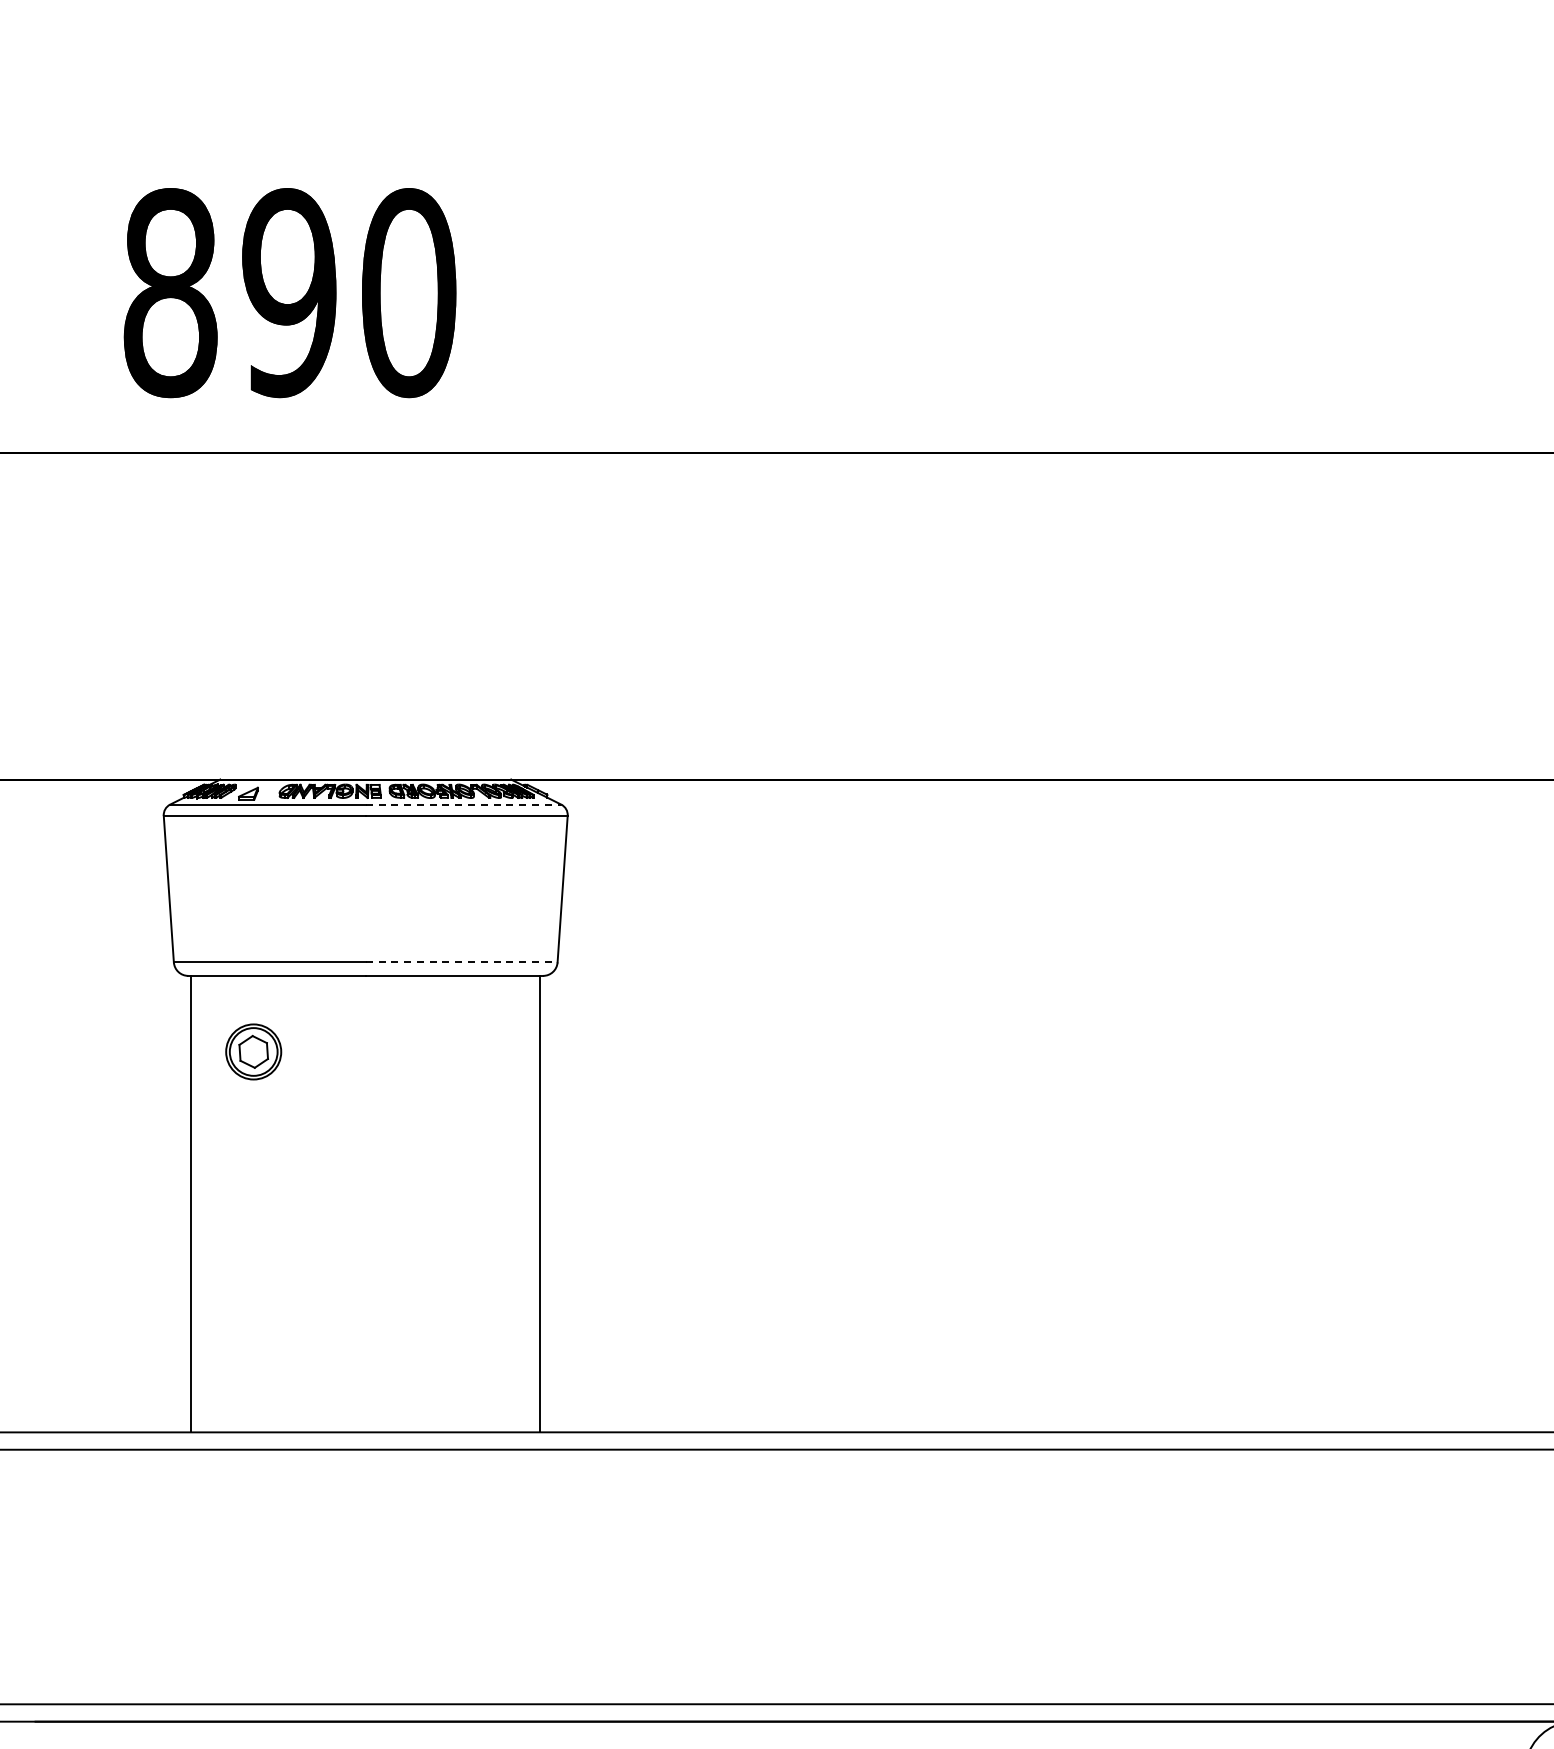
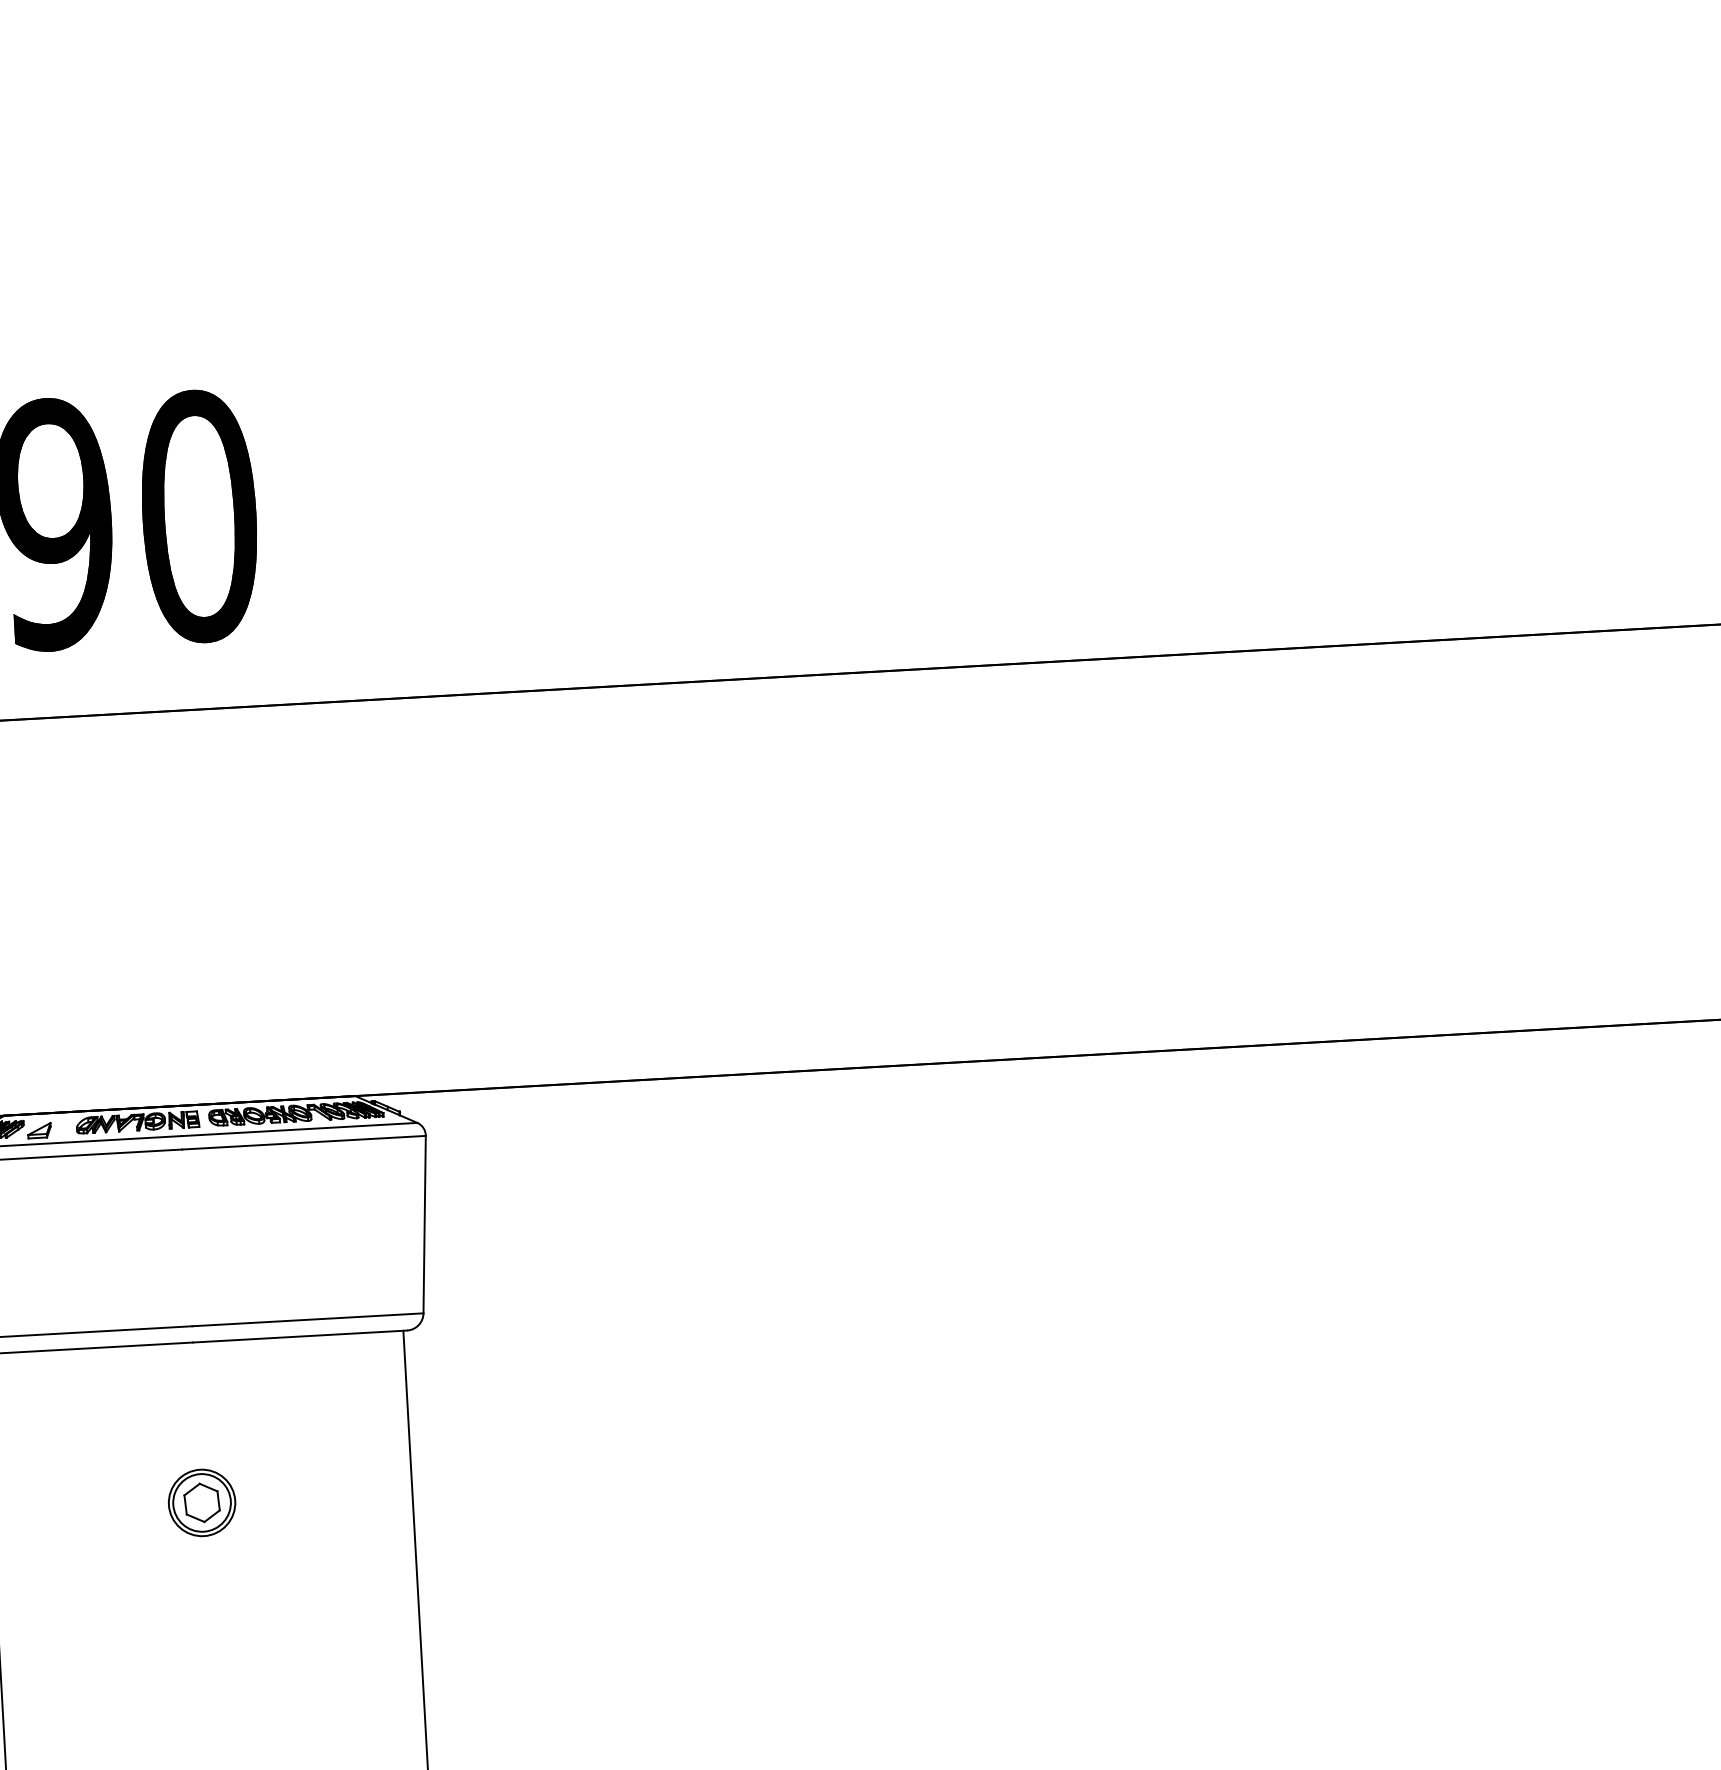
line: (463, 804) -> (299, 1129), dashed -> solid
line: (461, 962) -> (307, 1319), dashed -> solid
part: (253, 1051) -> (201, 1502), moved

